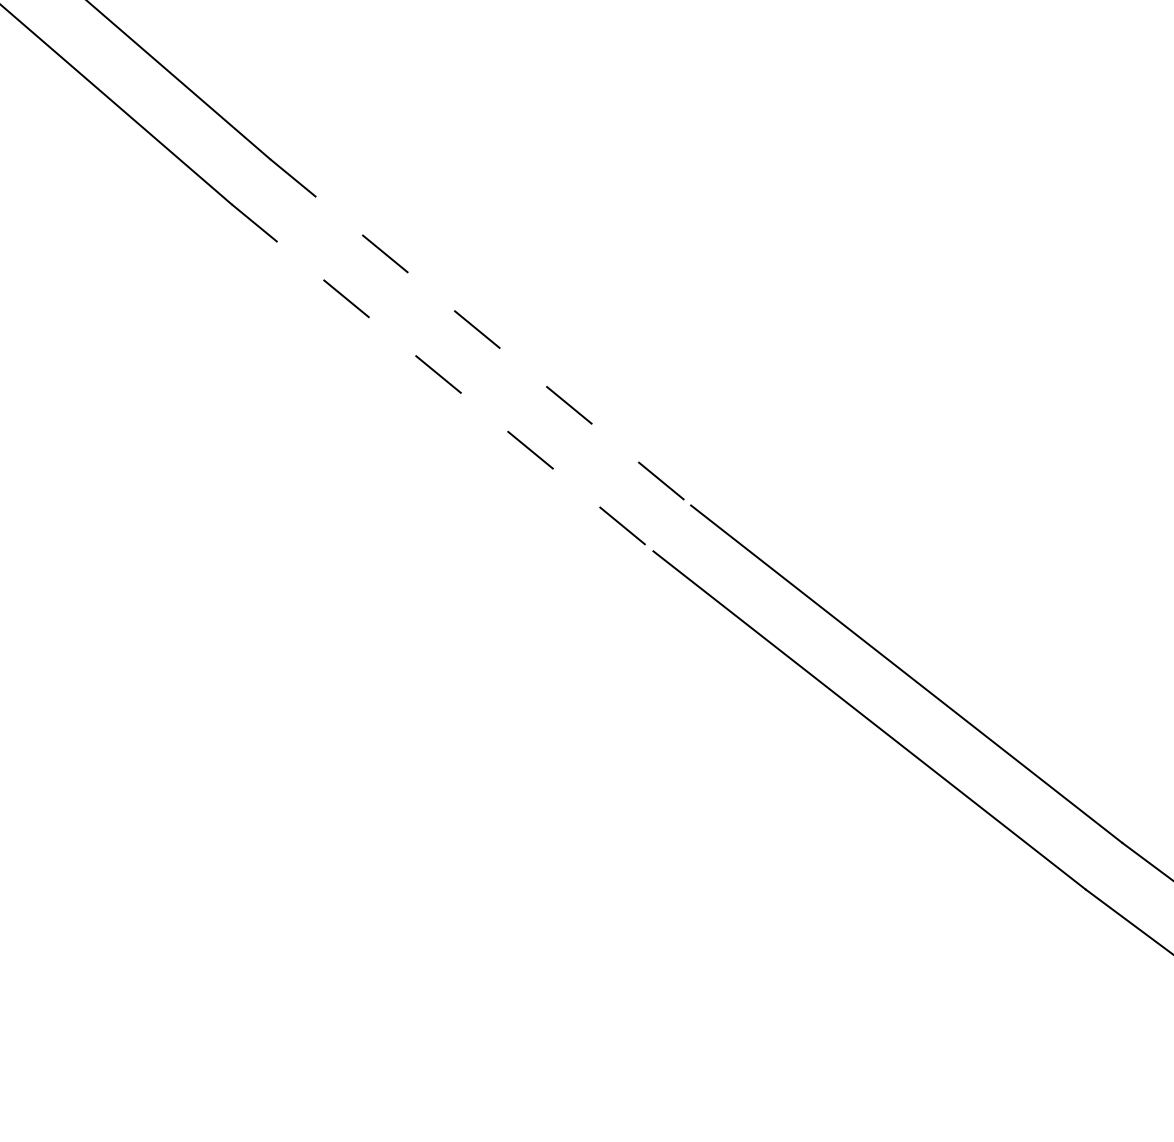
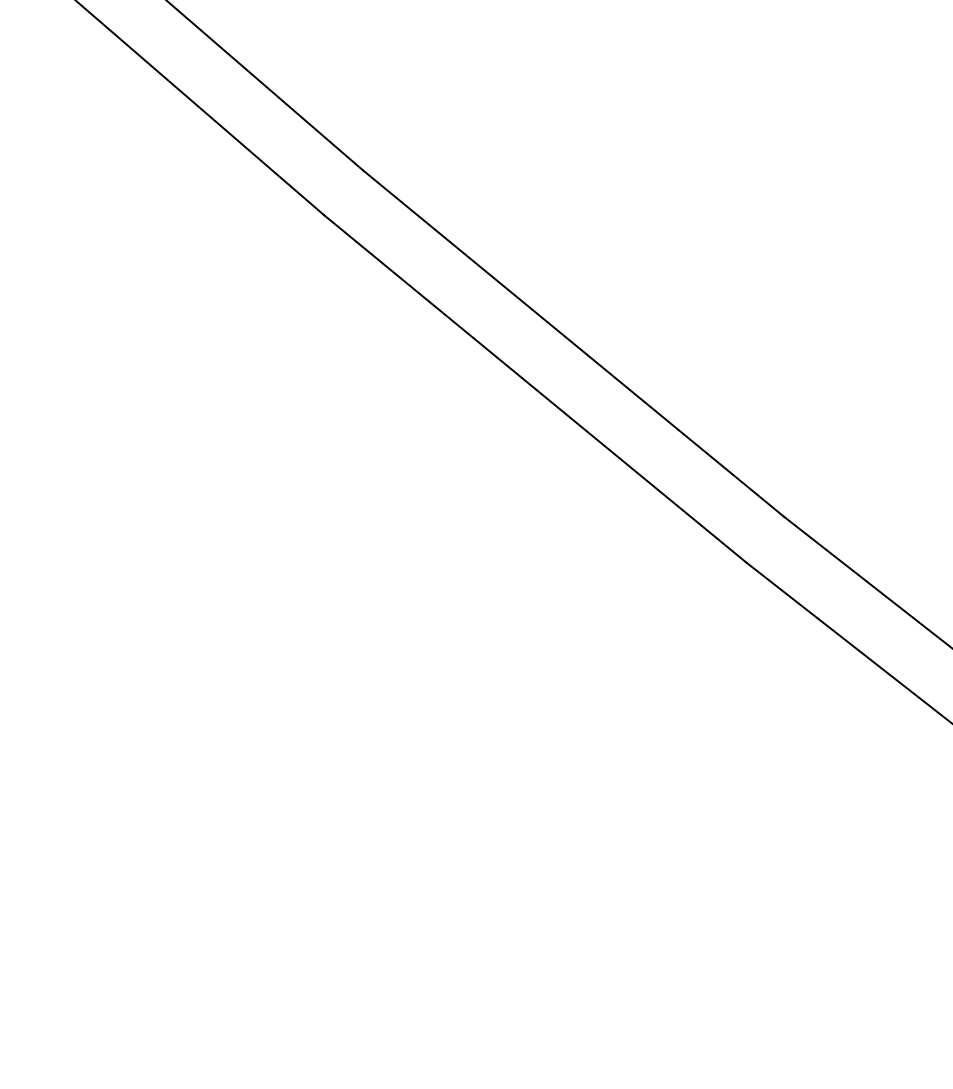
line: (481, 332) -> (574, 343), dashed -> solid
line: (442, 378) -> (535, 389), dashed -> solid

